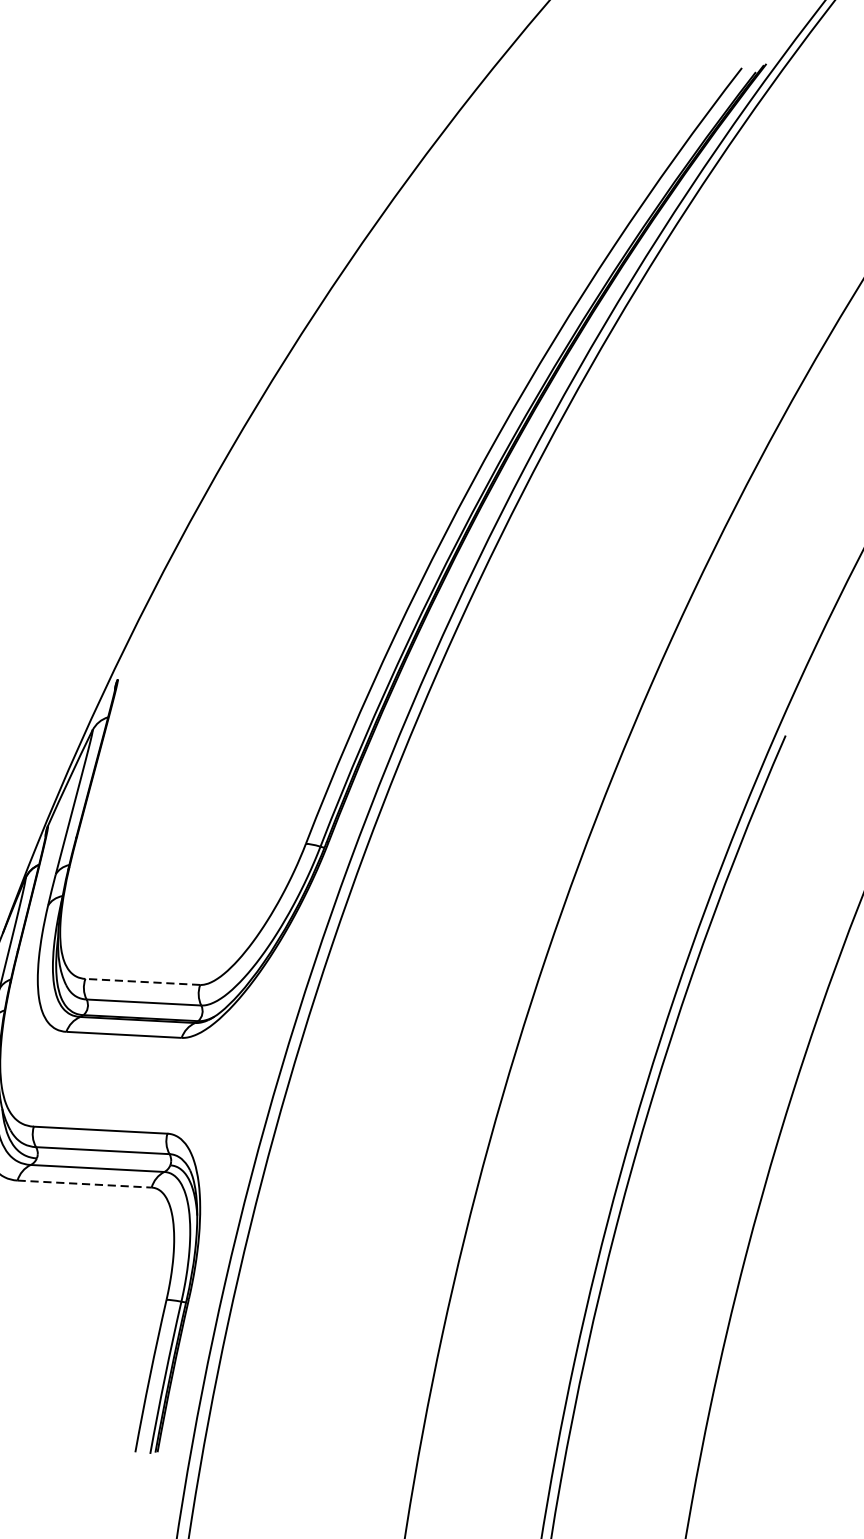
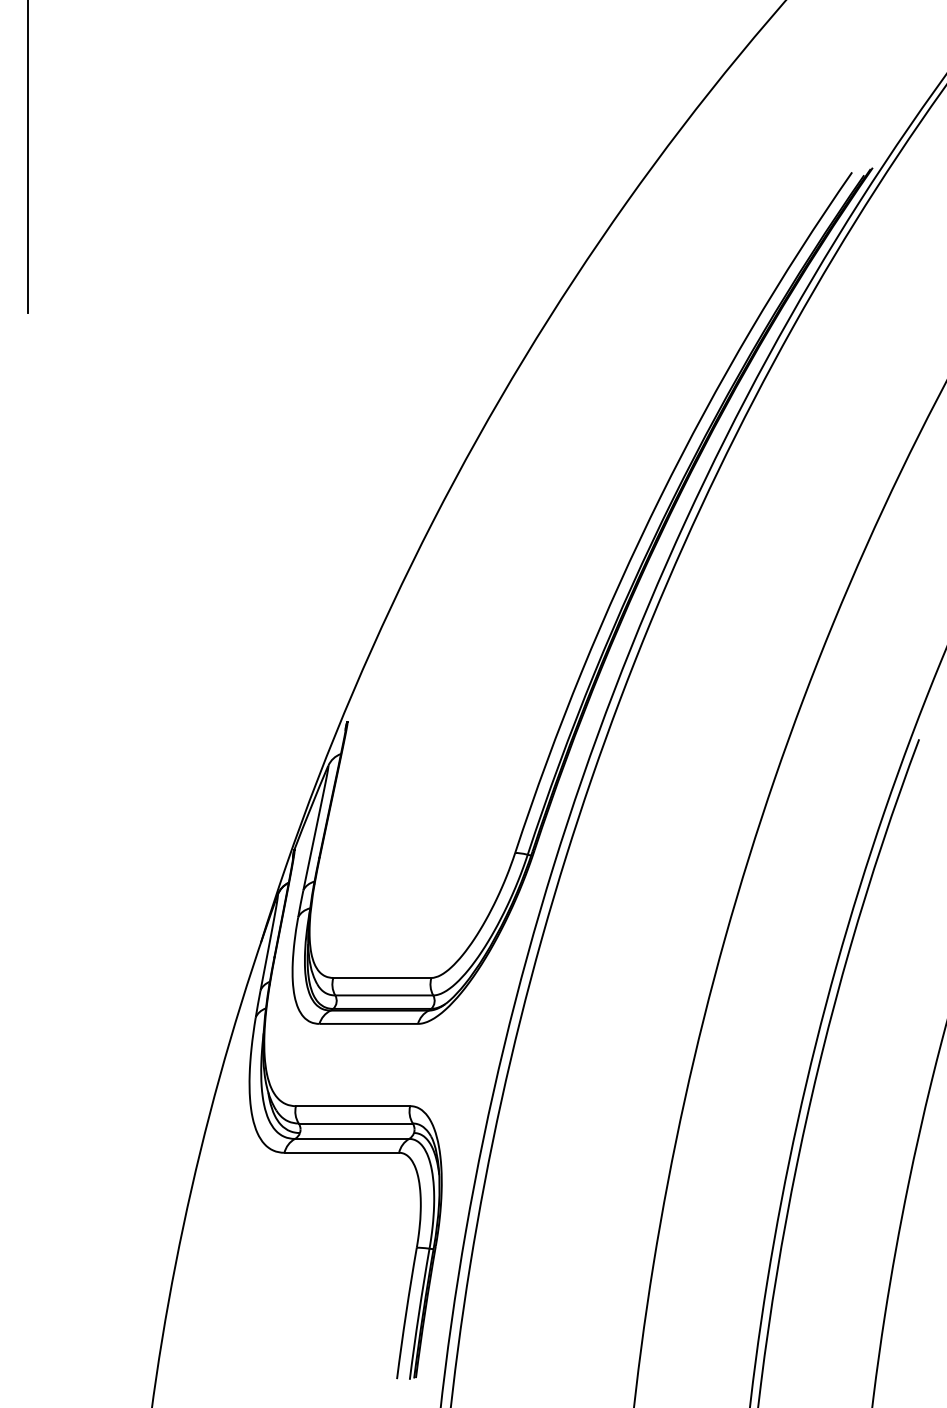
line: (141, 981) -> (381, 977), dashed -> solid
line: (85, 1183) -> (342, 1152), dashed -> solid

